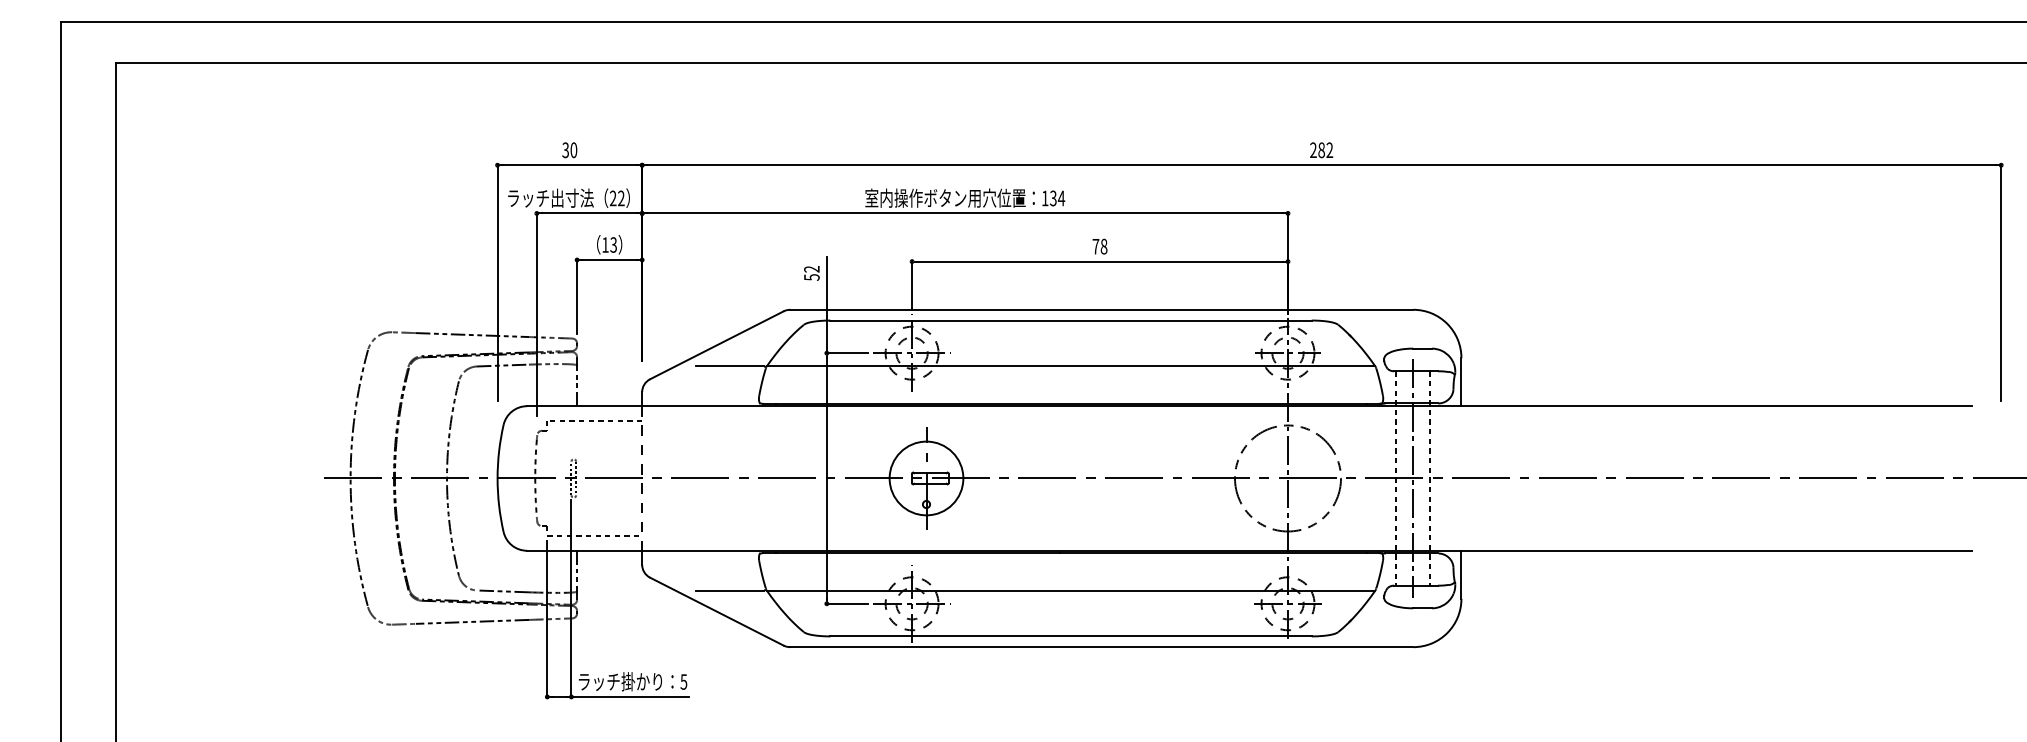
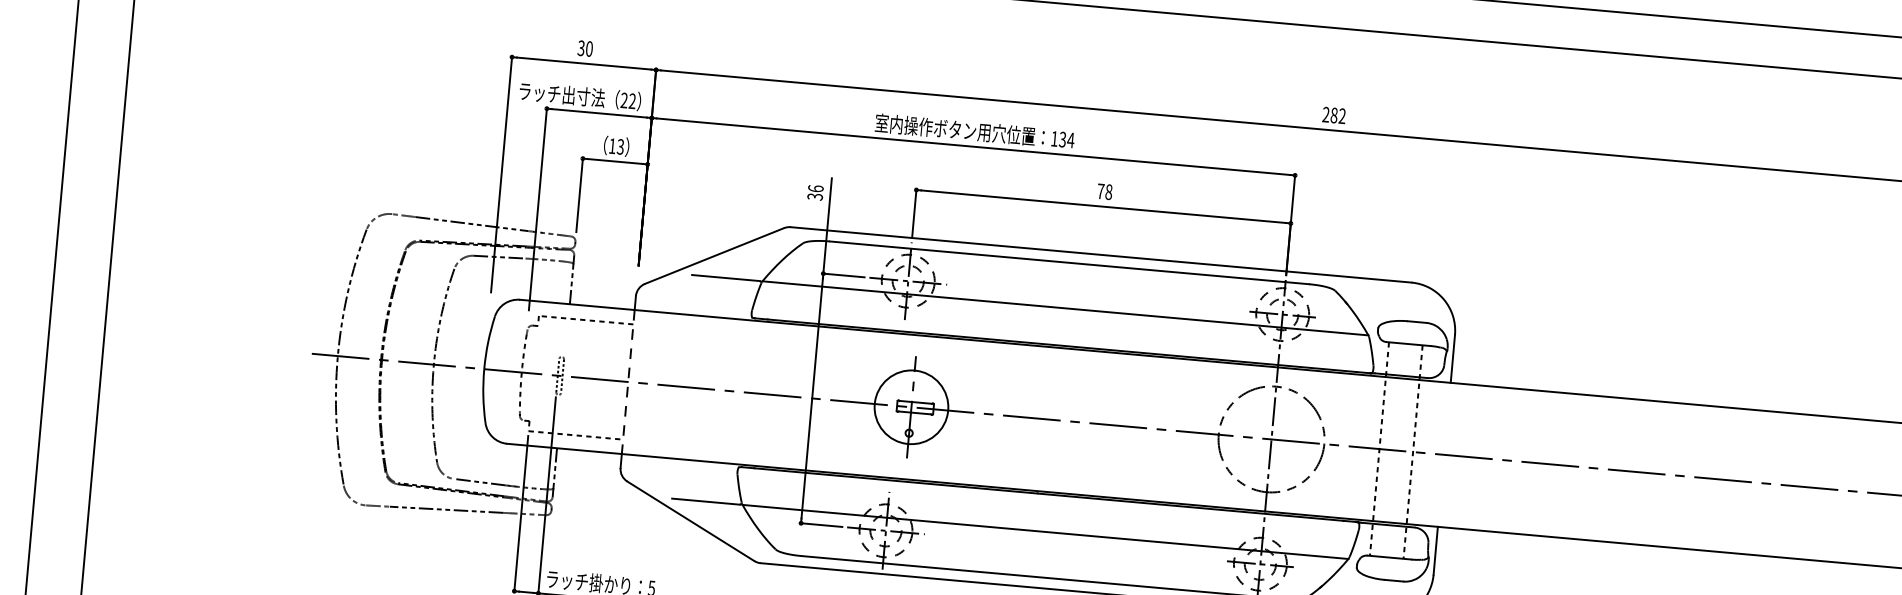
text: (811, 272) -> (815, 191), 52 -> 36
line: (1413, 478) -> (1396, 450), removed

